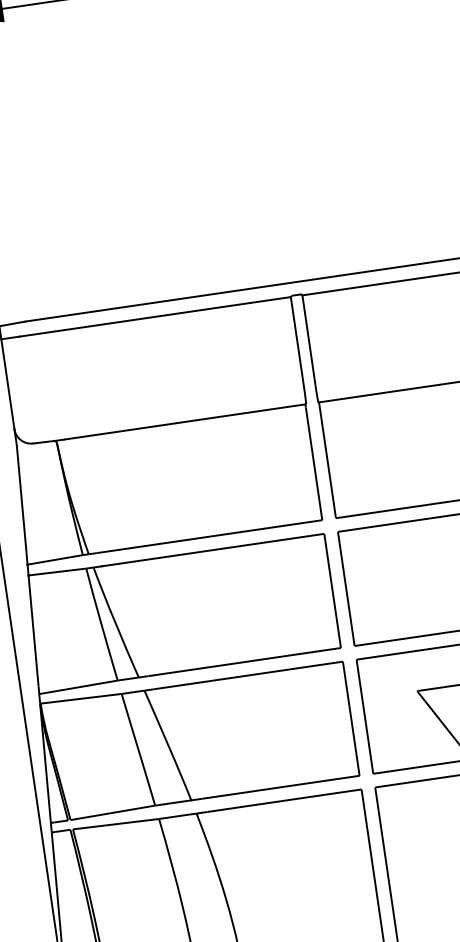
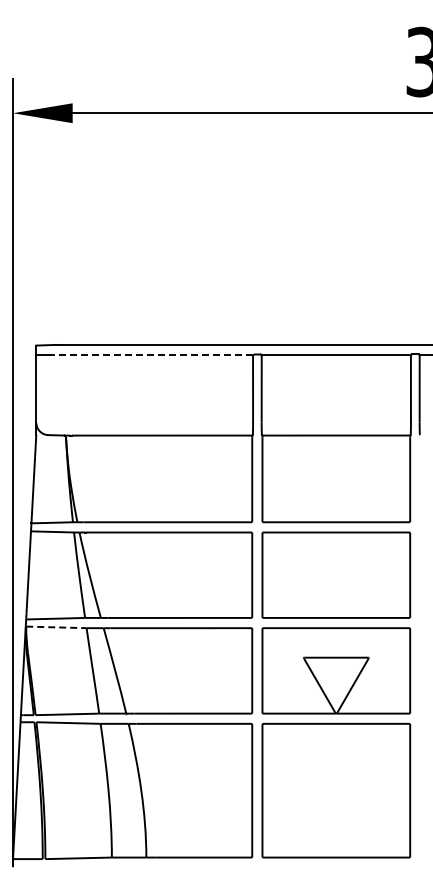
line: (155, 317) -> (151, 355), solid -> dashed
line: (79, 699) -> (55, 627), solid -> dashed

